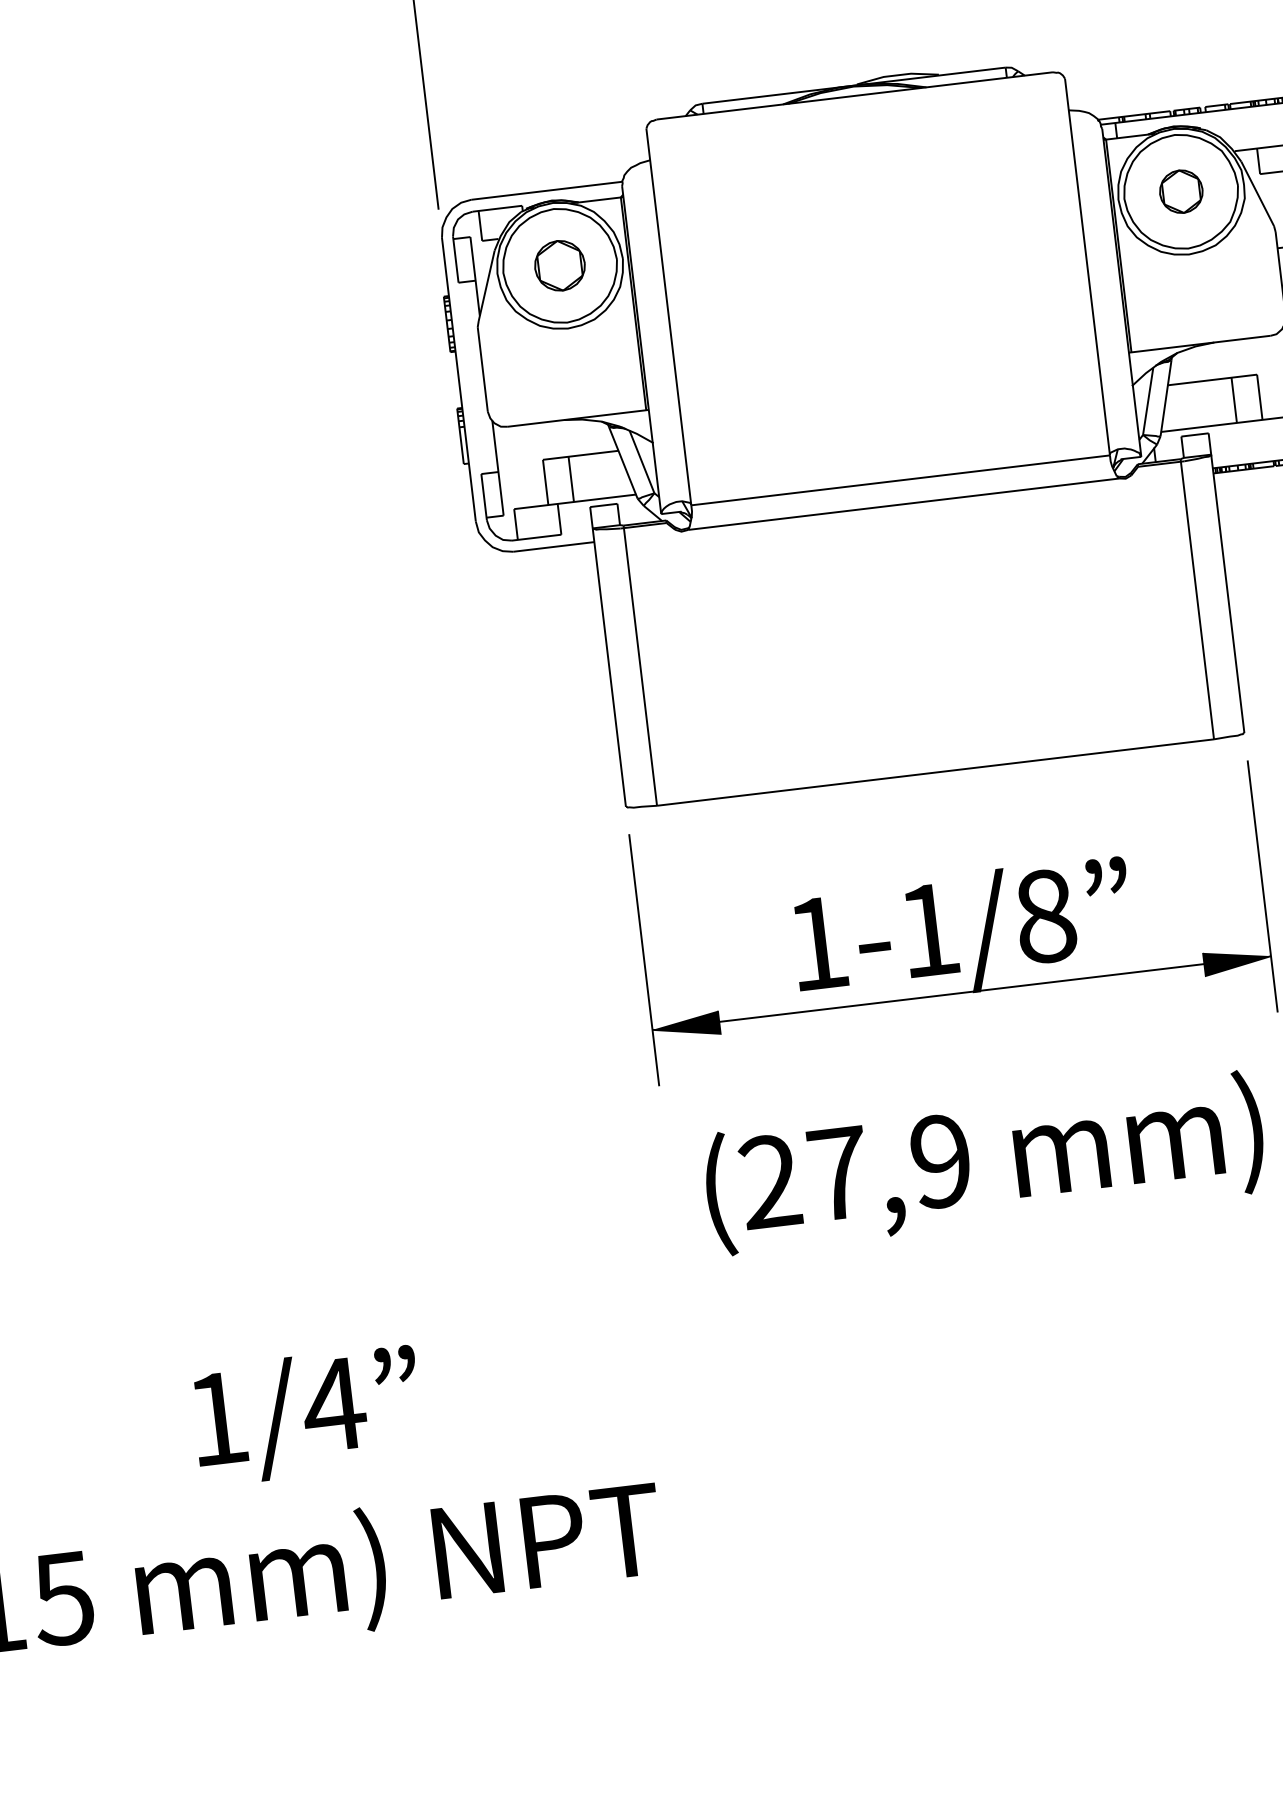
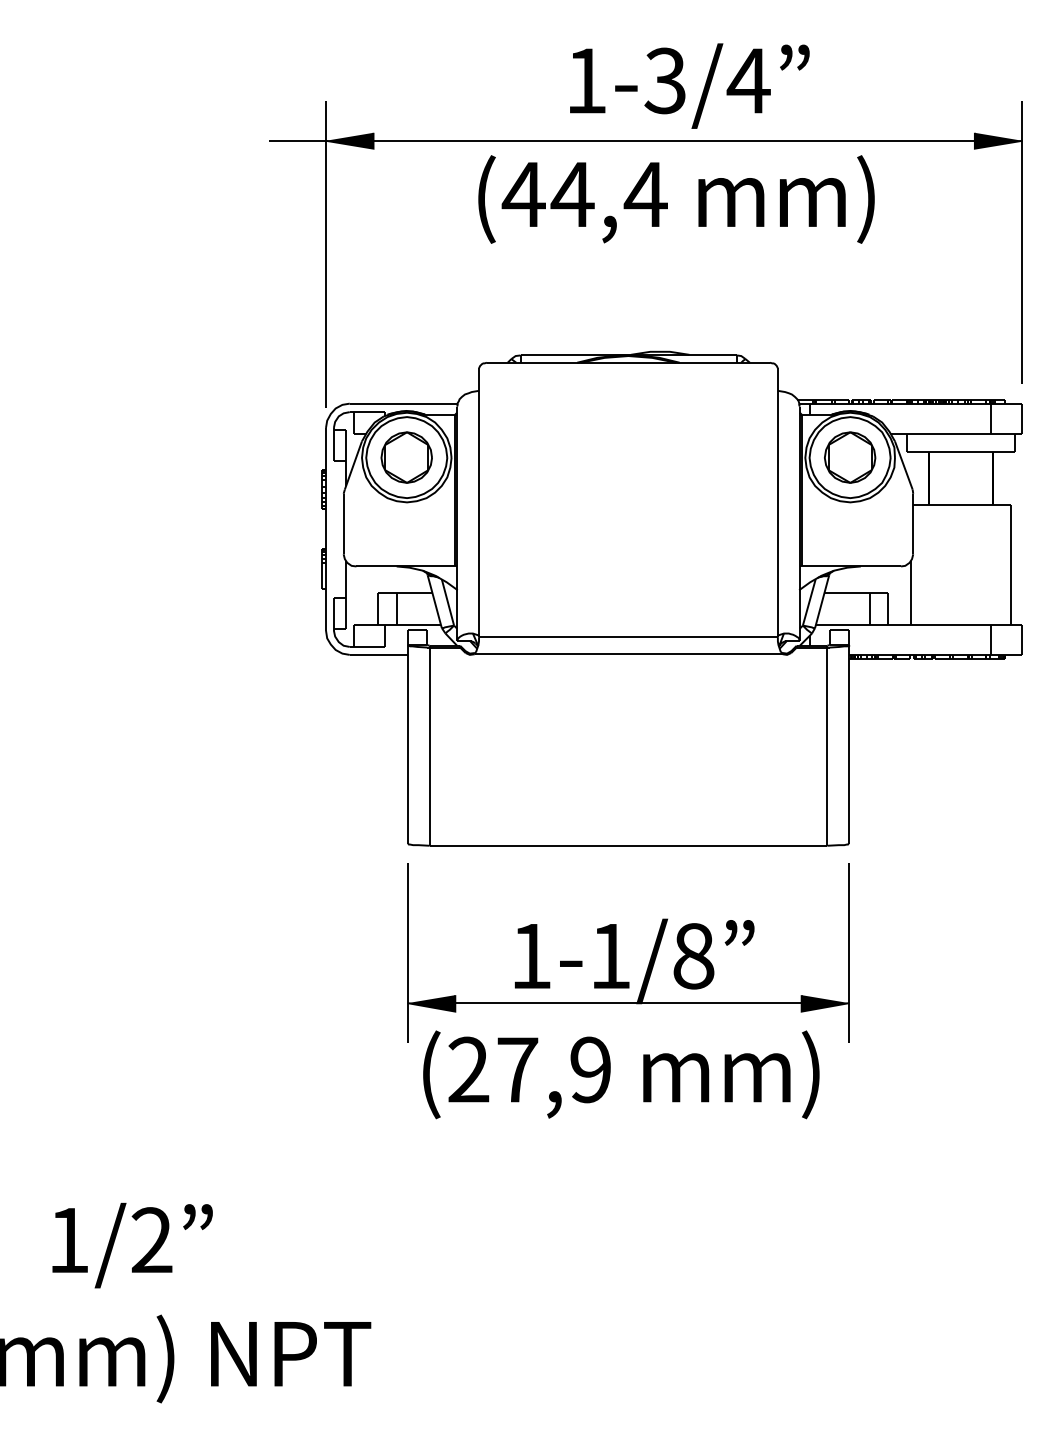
part: (1181, 191) -> (850, 457), size x1.67
part: (559, 265) -> (406, 457), size x1.43
text: (984, 1162) -> (621, 1074), moved
text: (333, 1403) -> (151, 1239), 1/4 -> 1/2

